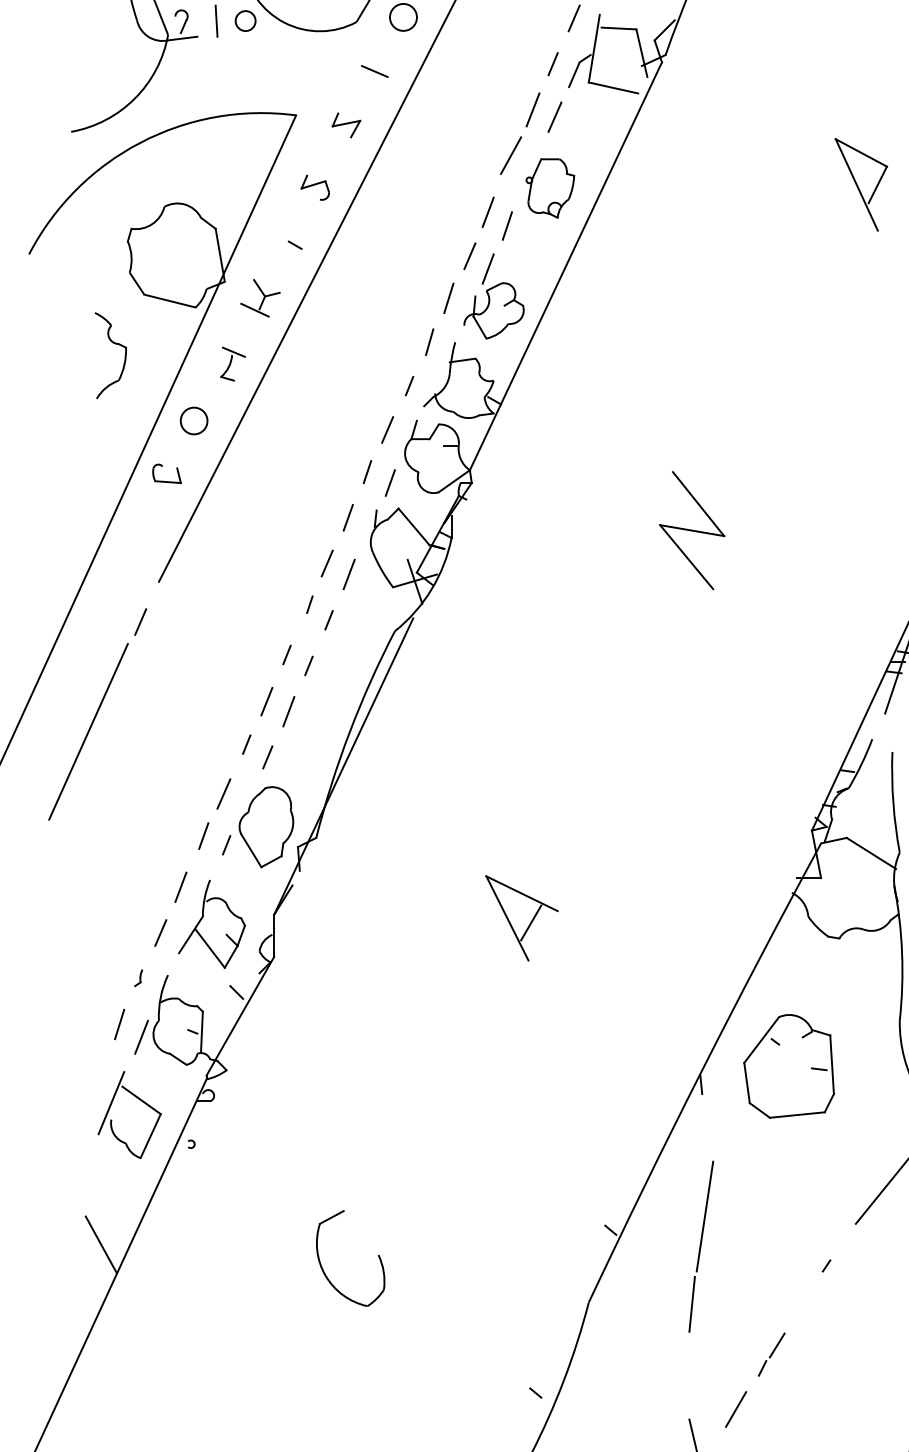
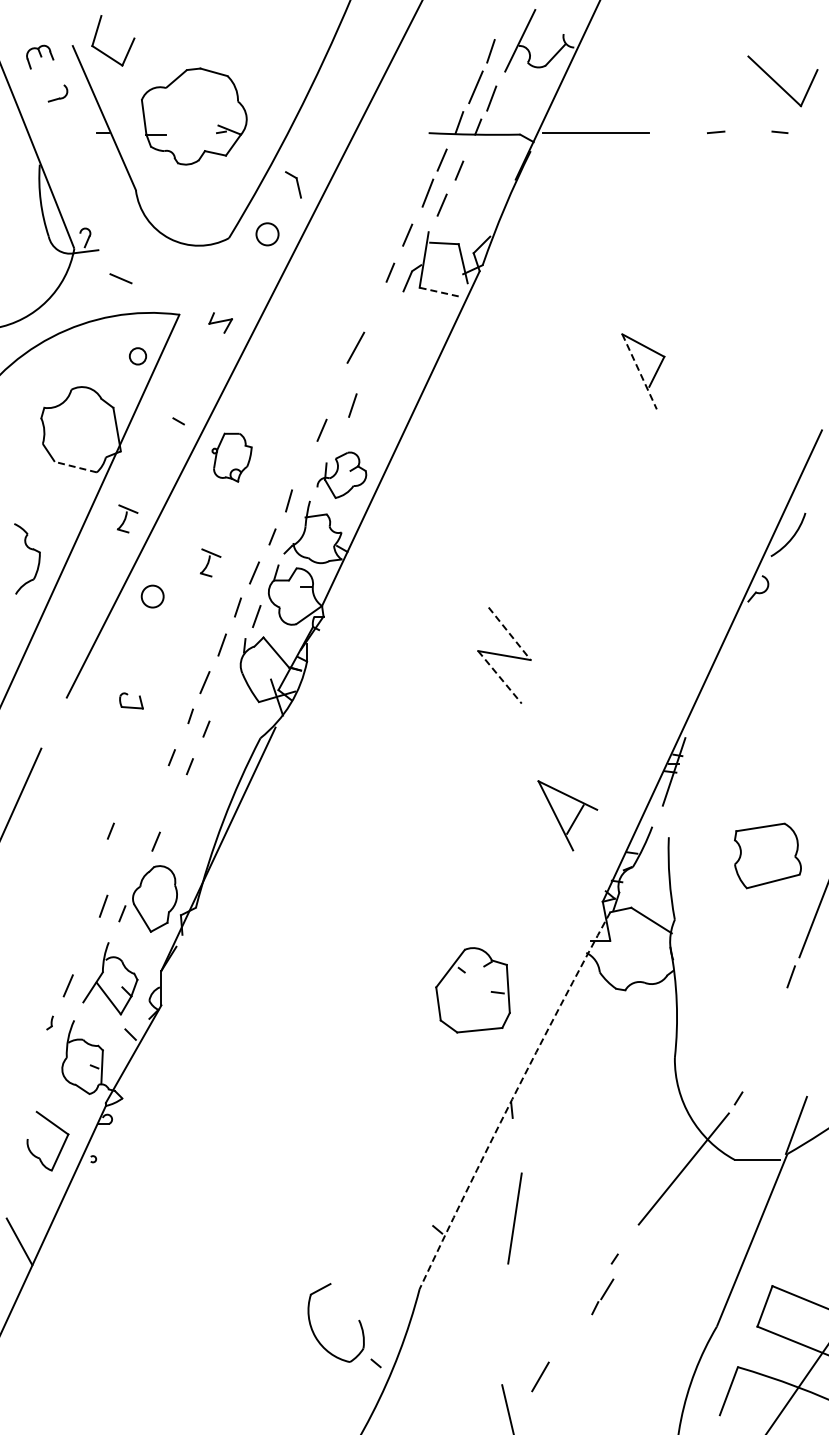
line: (215, 21) -> (113, 237), removed
circle: (245, 21) -> (137, 356), moved
line: (374, 71) -> (120, 278), moved
line: (613, 88) -> (439, 292), solid -> dashed
line: (532, 108) -> (373, 309), removed
line: (554, 117) -> (391, 316), removed
line: (856, 185) -> (639, 372), solid -> dashed
part: (314, 186) -> (194, 373), removed
part: (549, 188) -> (231, 457), moved
line: (487, 212) -> (336, 394), removed
line: (487, 268) -> (336, 440), removed
part: (259, 297) -> (149, 464), removed
line: (448, 297) -> (304, 464), removed
line: (169, 301) -> (75, 467), solid -> dashed
part: (113, 344) -> (29, 549), moved
part: (333, 417) -> (210, 562), added
circle: (193, 420) -> (152, 596), moved
part: (167, 473) -> (131, 700), moved
line: (698, 503) -> (509, 633), solid -> dashed
line: (687, 557) -> (500, 677), solid -> dashed
line: (348, 574) -> (222, 691), removed
line: (140, 621) -> (51, 730), removed
line: (265, 701) -> (154, 795), removed
line: (287, 712) -> (172, 804), removed
line: (246, 743) -> (110, 830), moved
line: (223, 793) -> (119, 871), removed
line: (180, 887) -> (84, 948), removed
part: (521, 917) -> (567, 815), moved
line: (119, 1023) -> (34, 1060), removed
line: (141, 1036) -> (52, 1070), removed
part: (788, 1066) -> (472, 990), moved
arc: (701, 1071) -> (512, 1099), solid -> dashed
line: (111, 1101) -> (27, 1124), removed
part: (377, 1256) -> (358, 1321), moved
line: (692, 1304) -> (504, 1290), removed
part: (771, 1354) -> (602, 1296), moved

